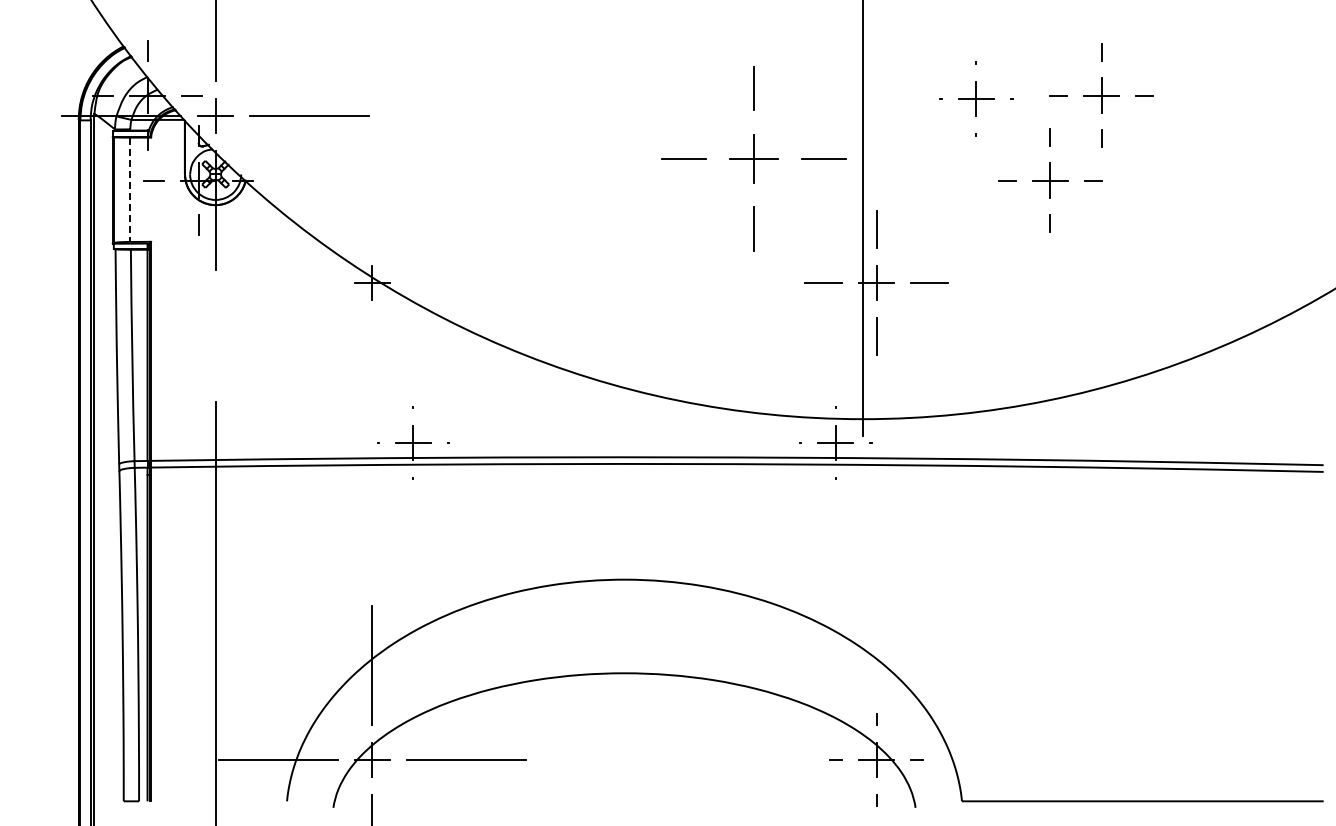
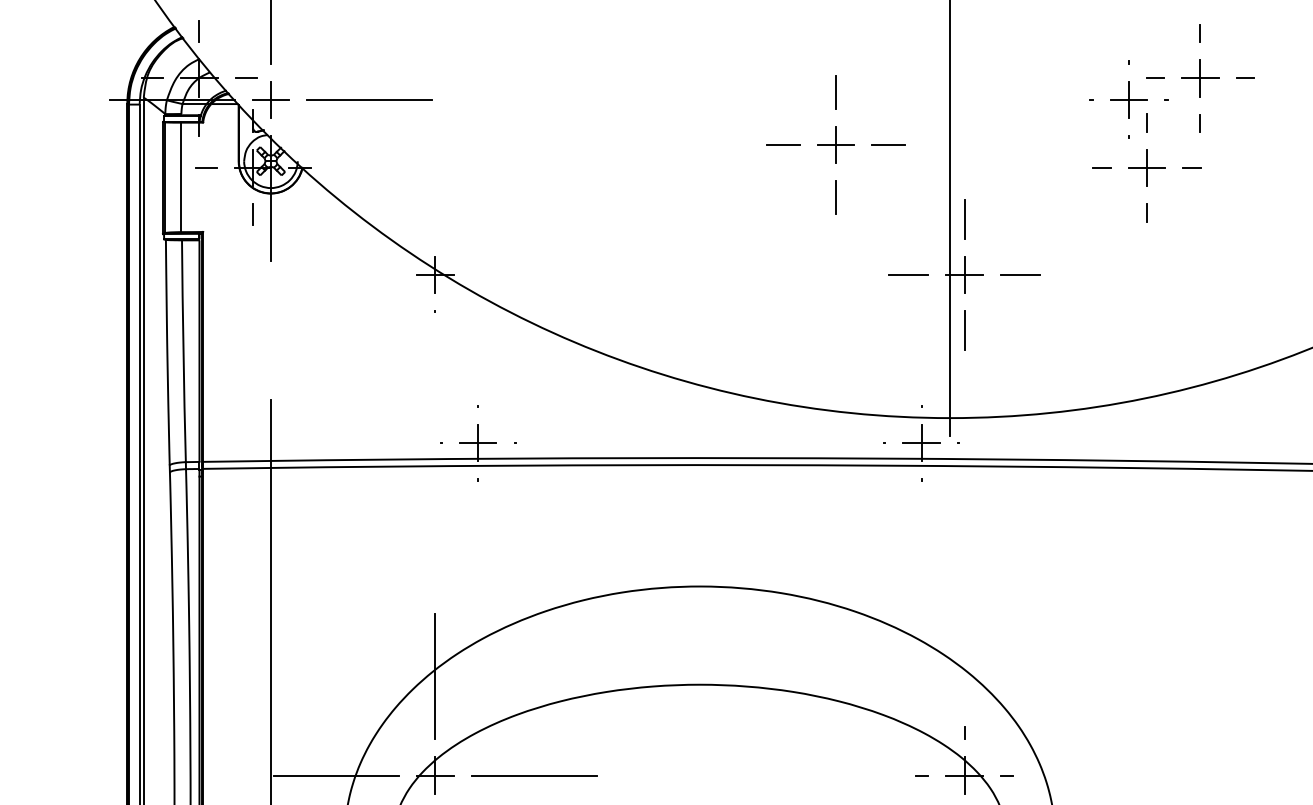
part: (976, 98) -> (1129, 99), moved
part: (753, 158) -> (835, 144), size x0.71
line: (129, 190) -> (180, 178), dashed -> solid

